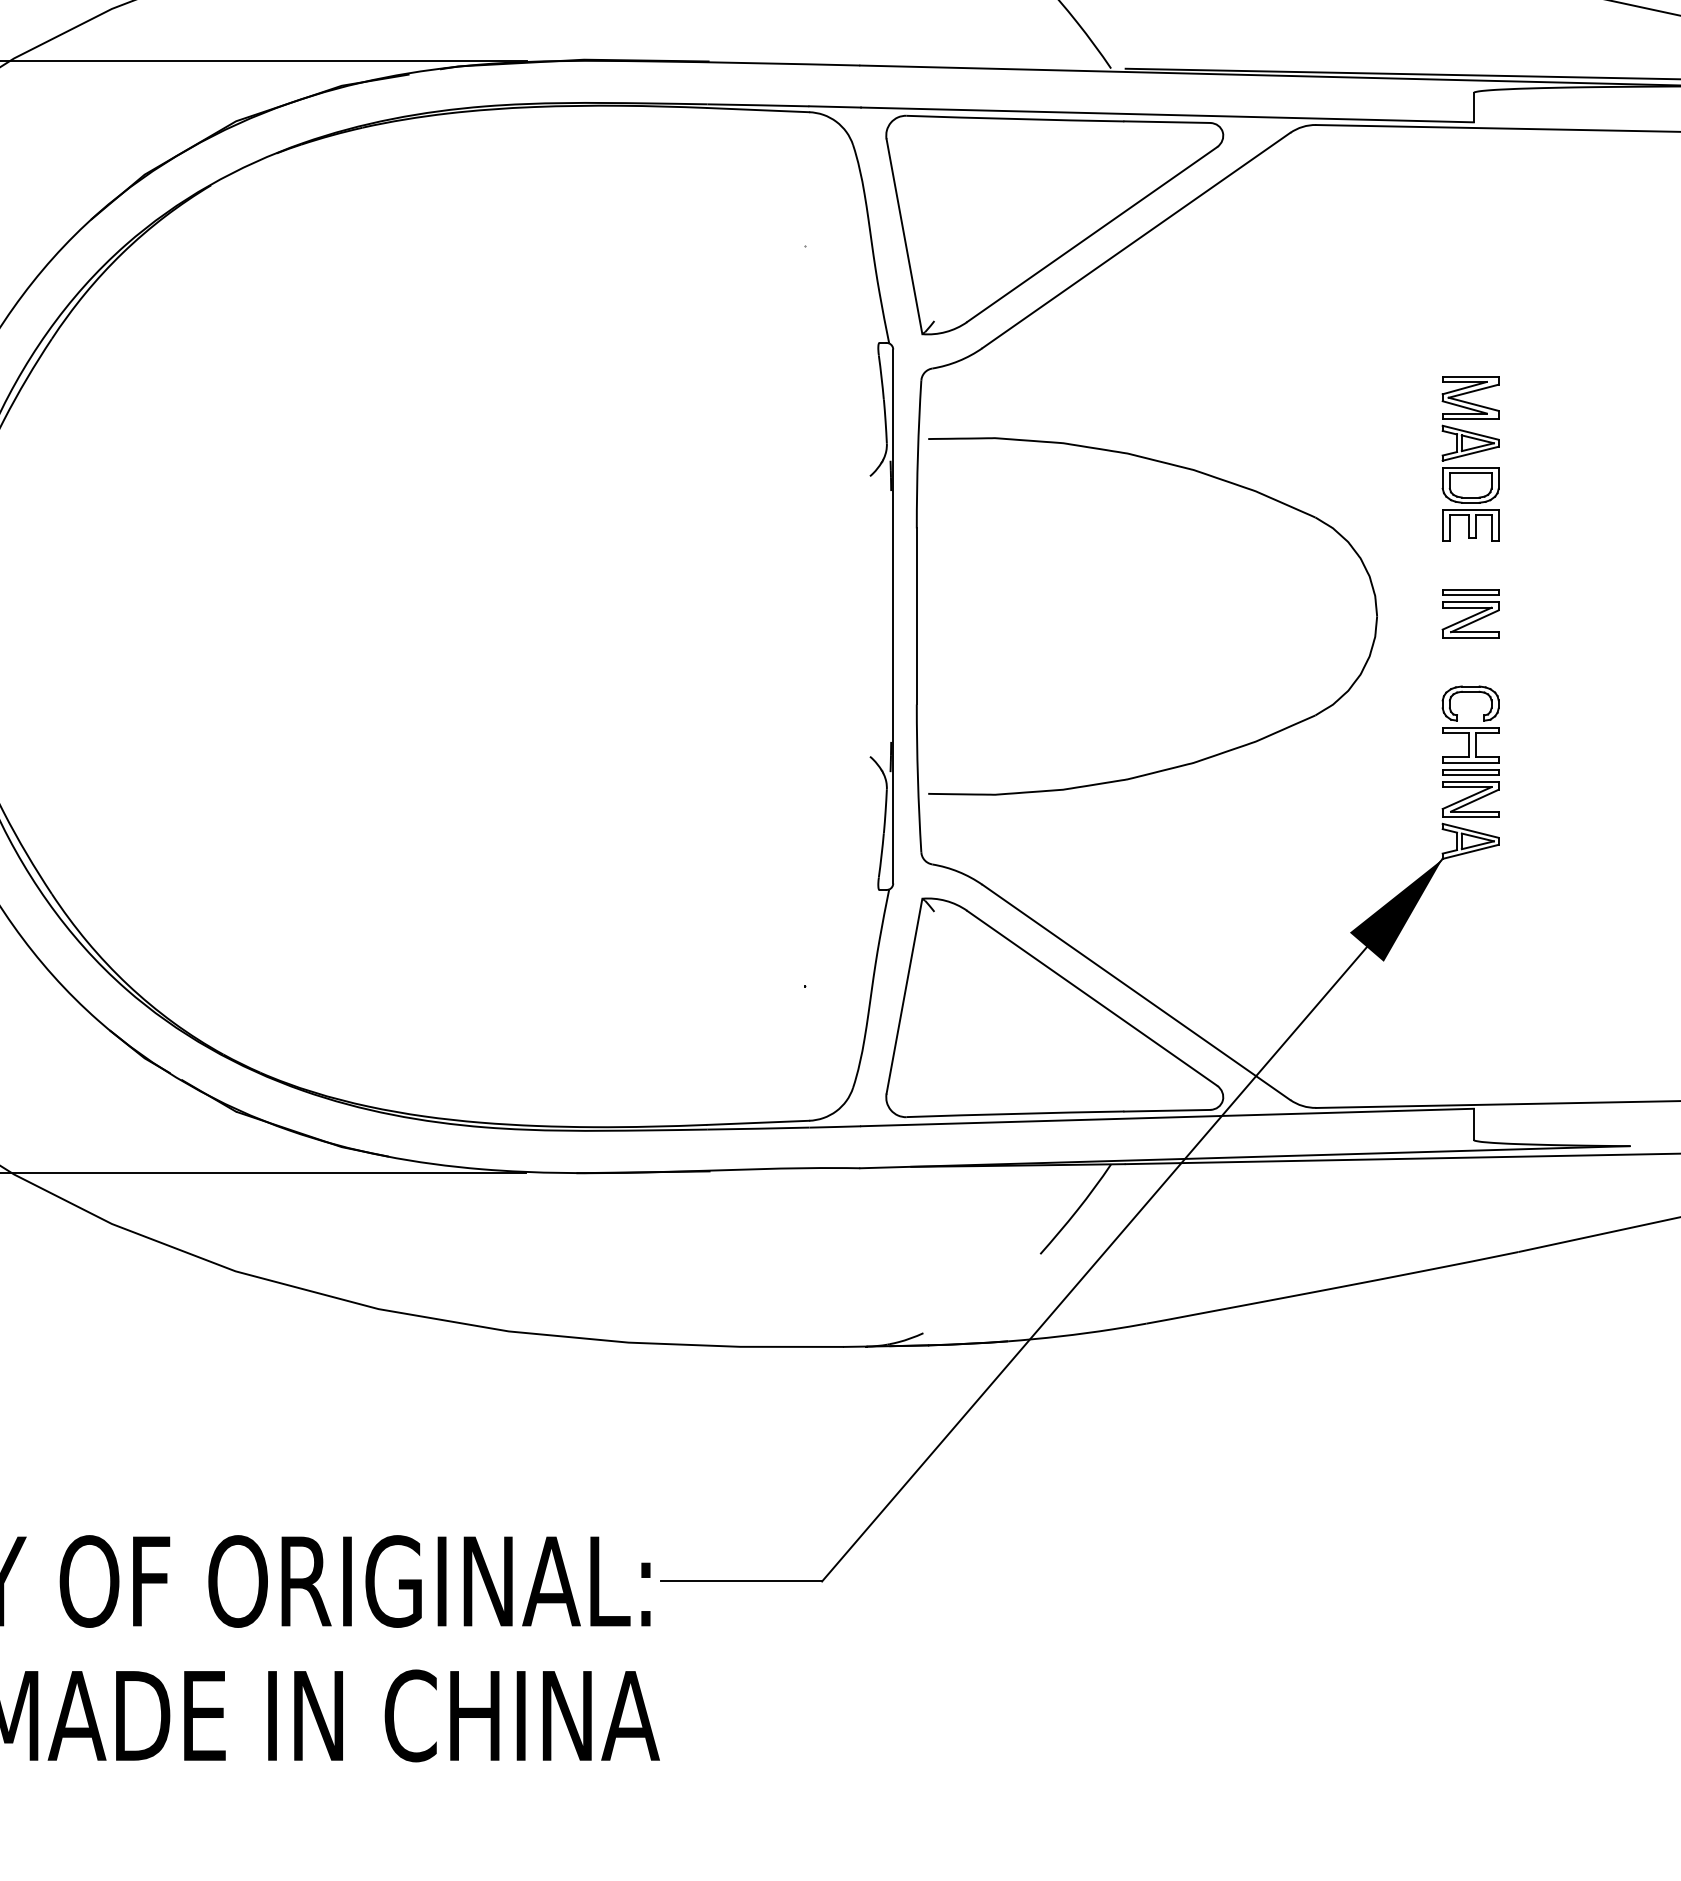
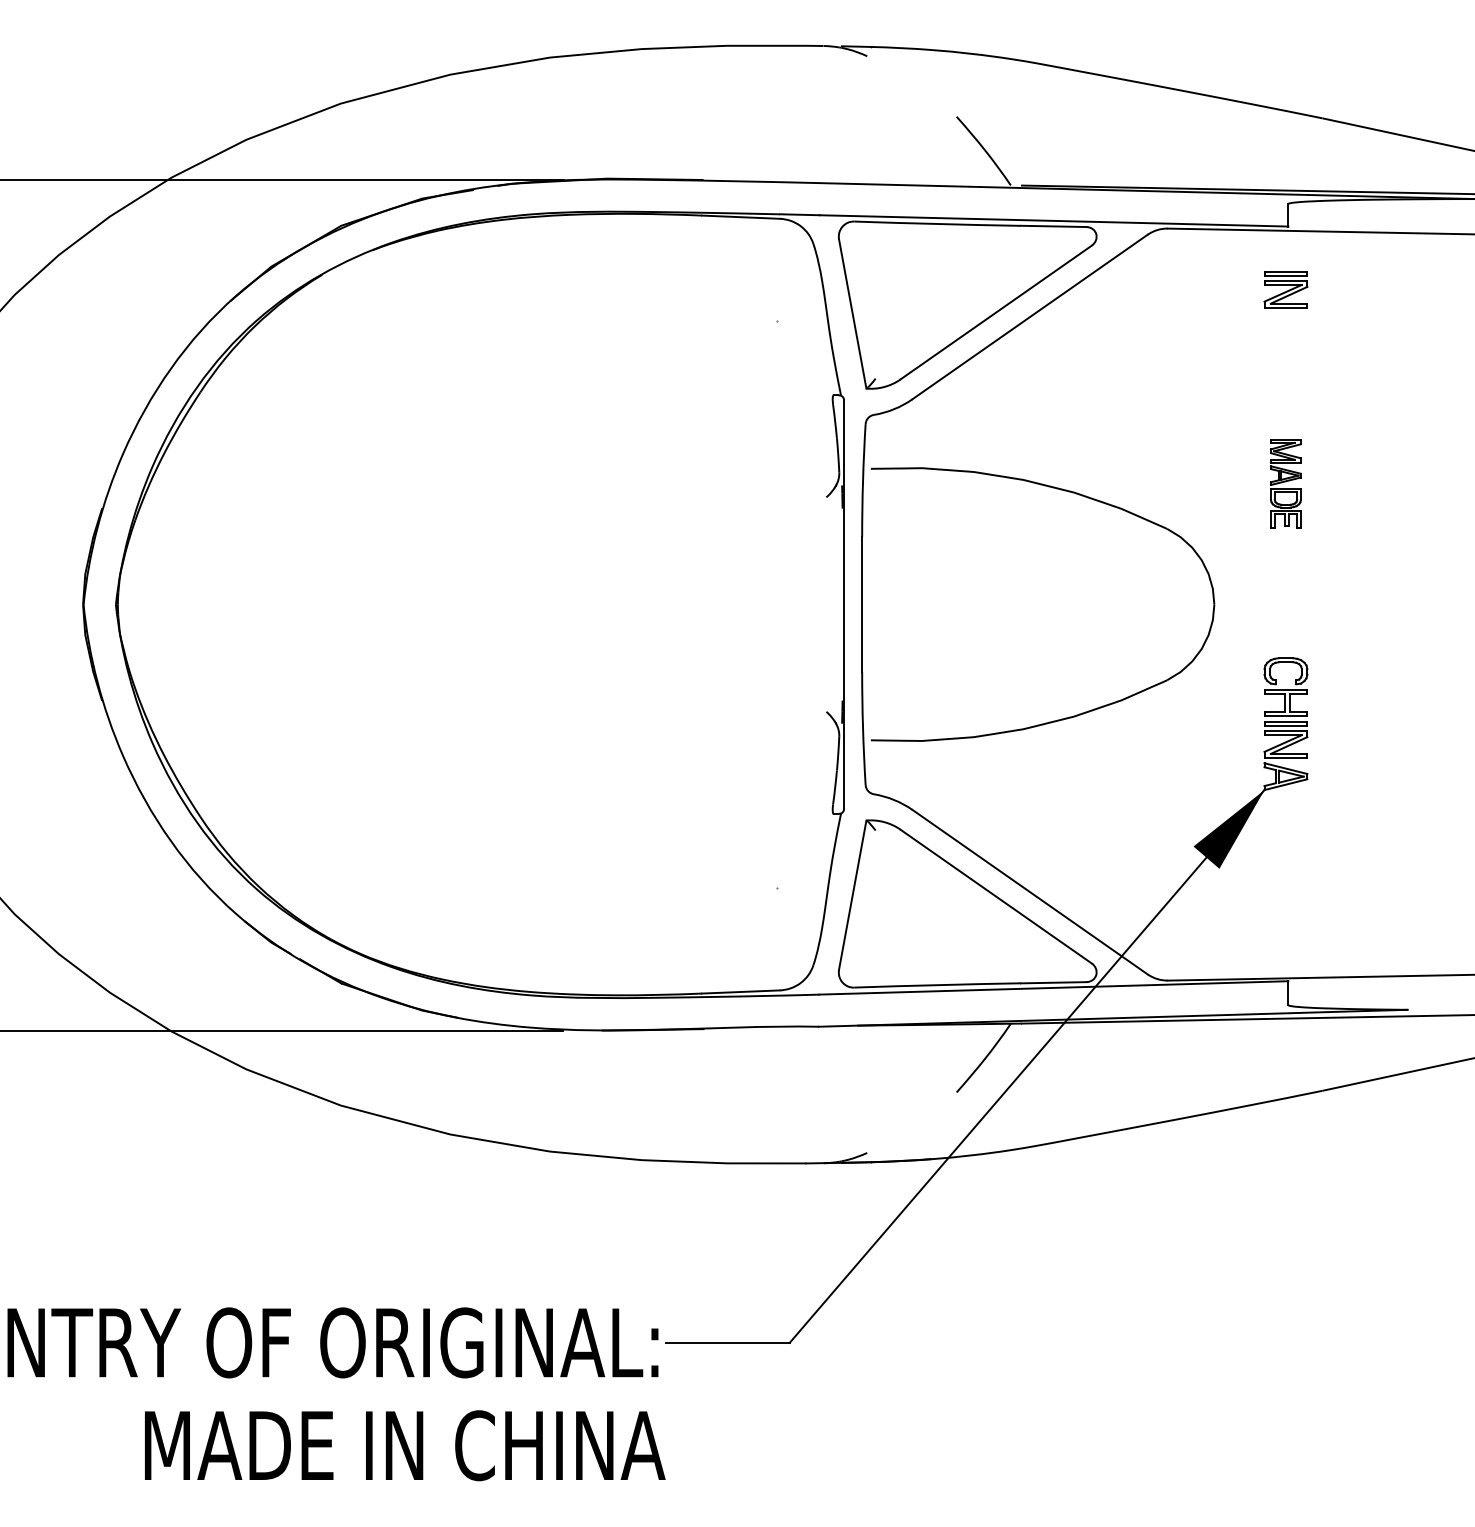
part: (1470, 458) -> (1285, 483), size x0.7
part: (1470, 613) -> (1285, 289), moved

